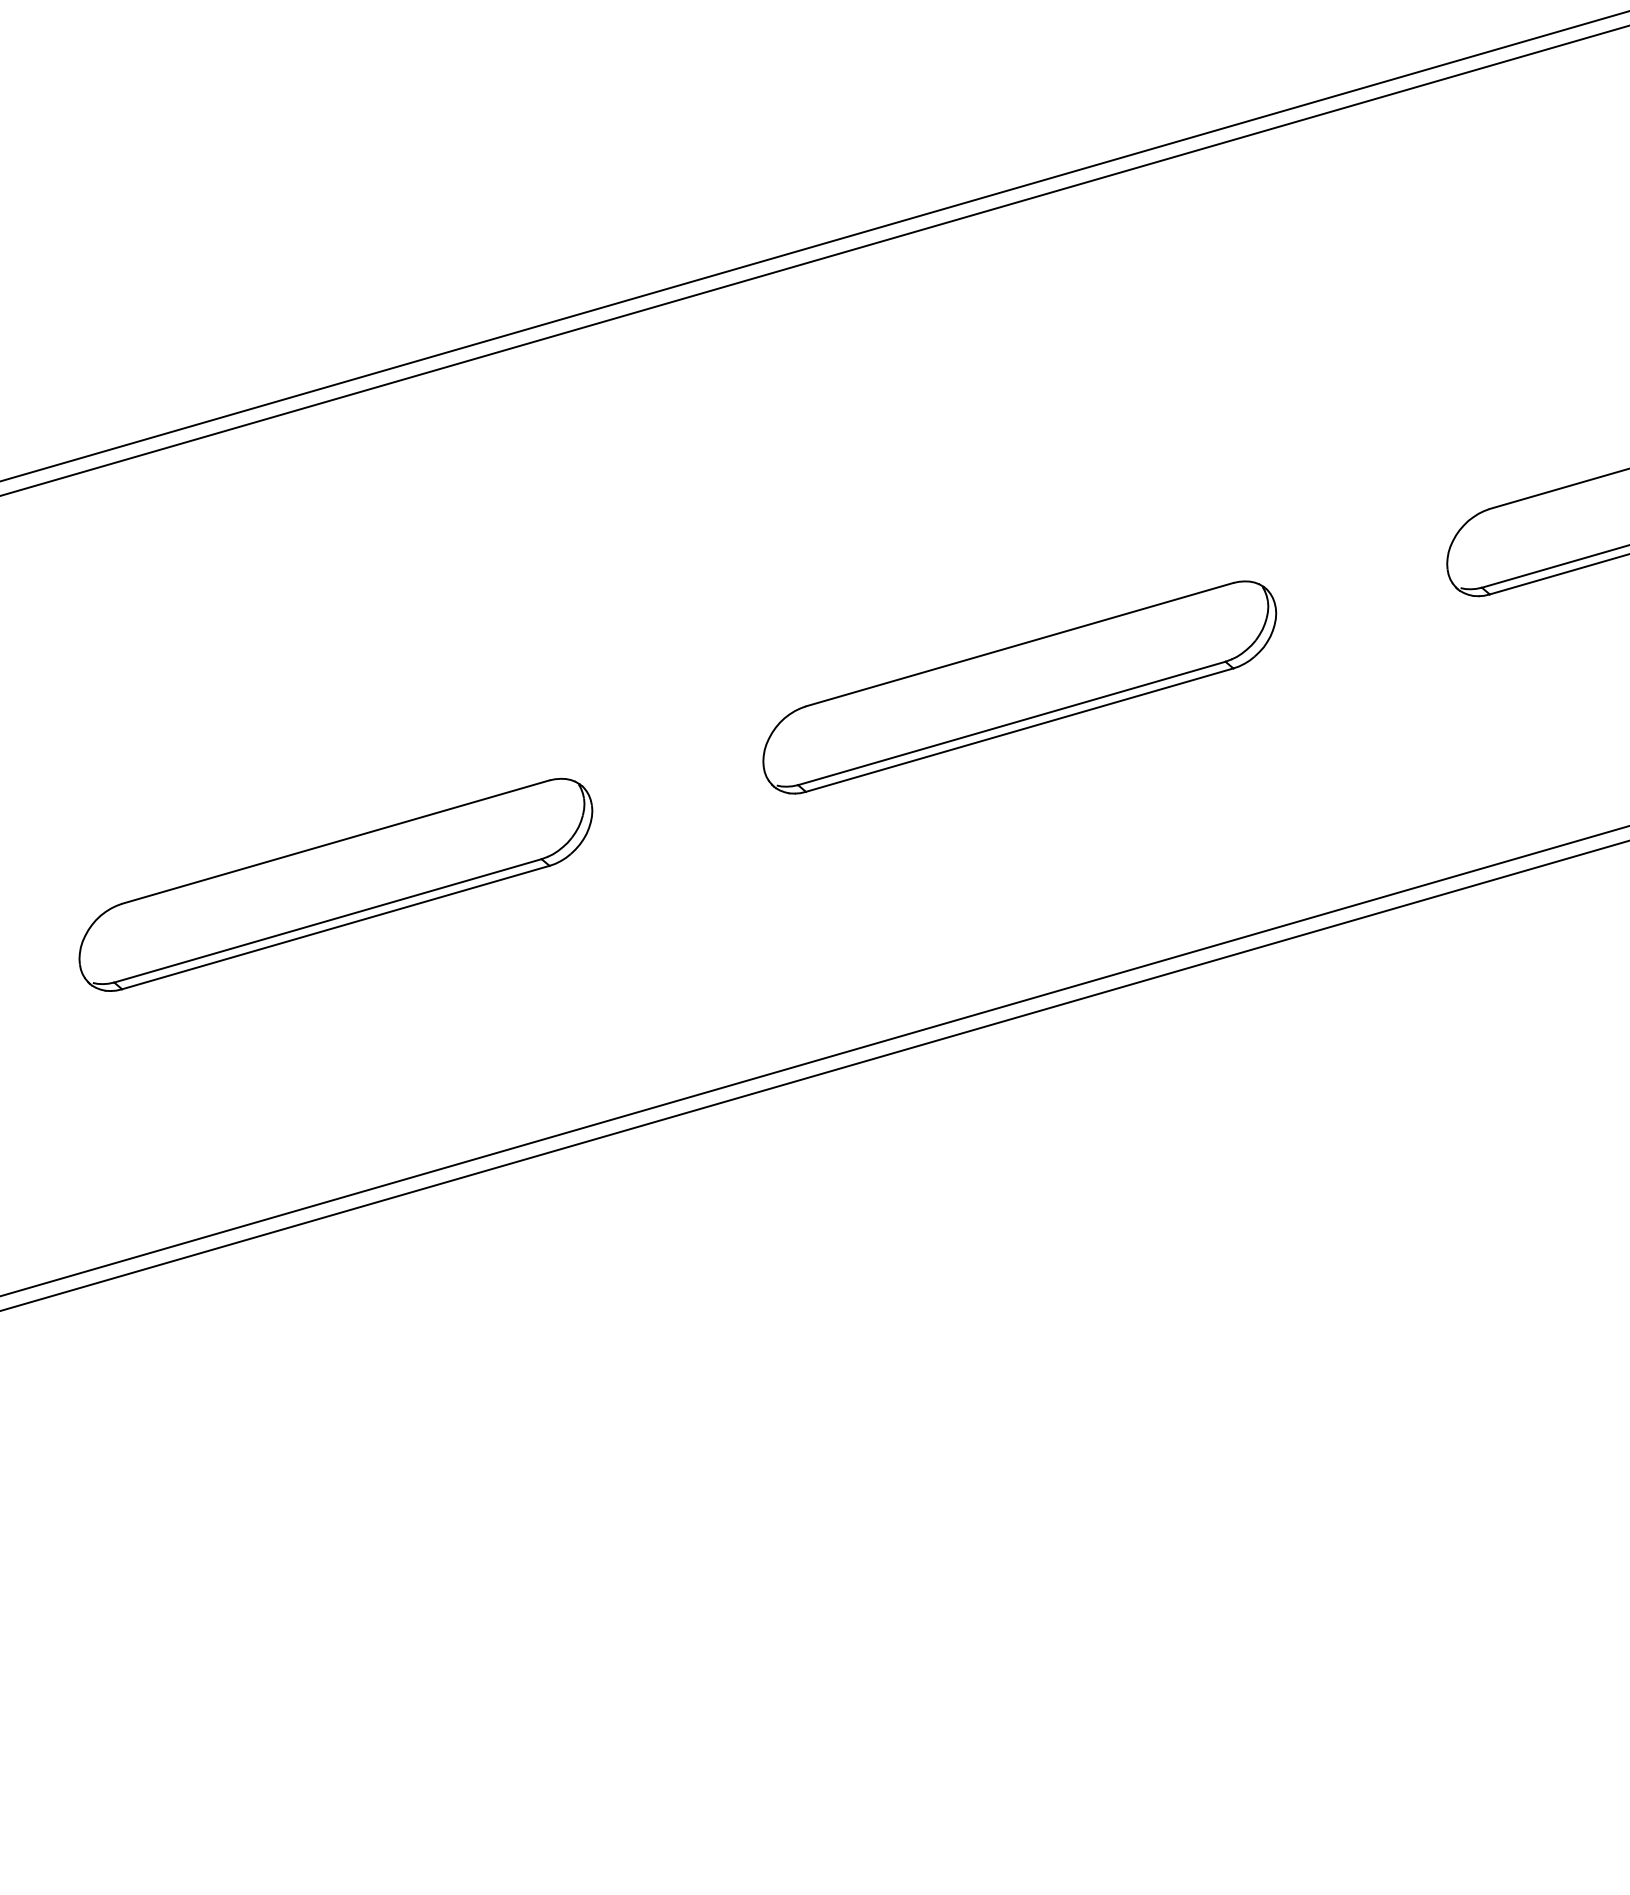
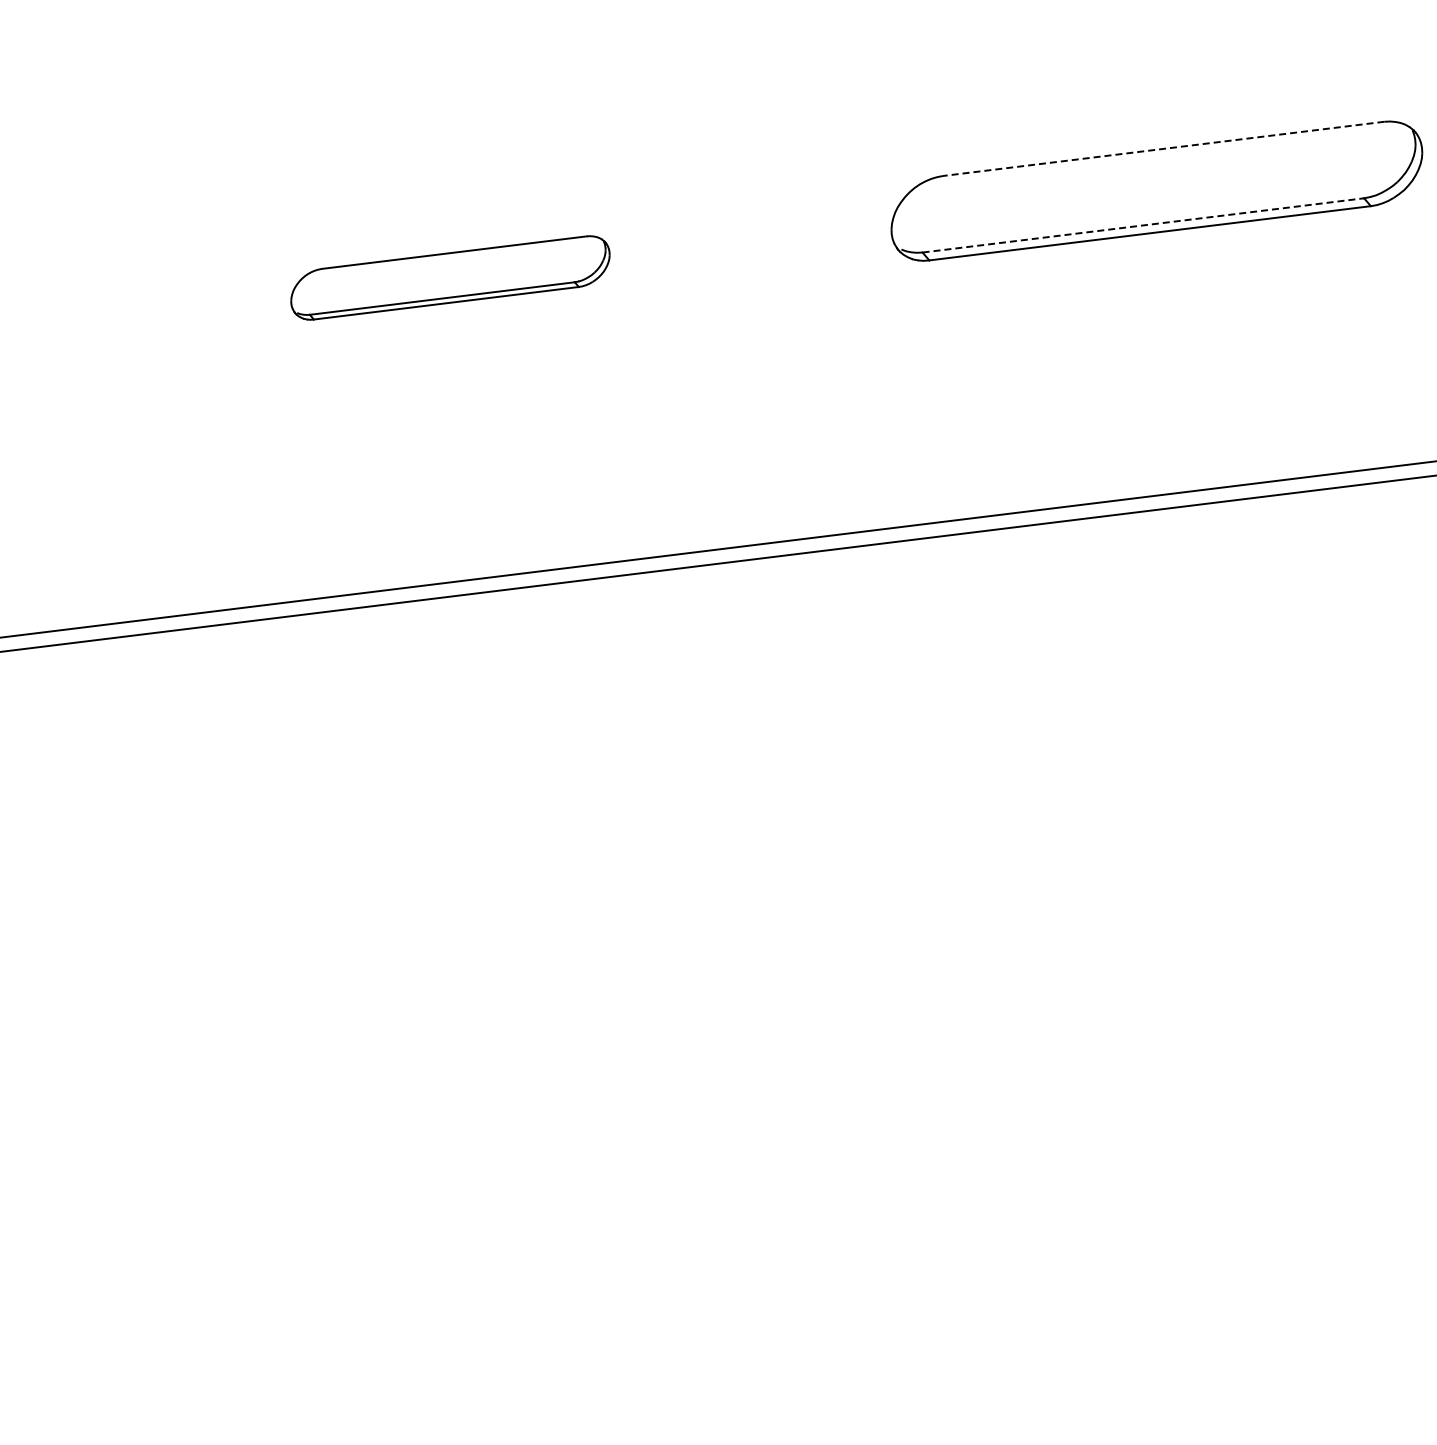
line: (1019, 644) -> (1163, 148), solid -> dashed
line: (1012, 723) -> (1144, 225), solid -> dashed
part: (335, 884) -> (450, 277), size x0.6

